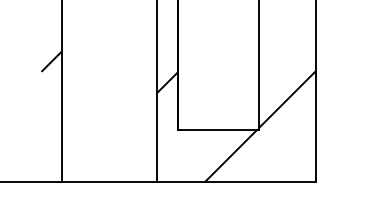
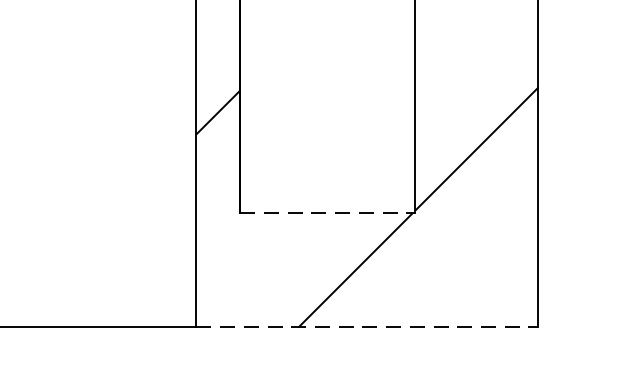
line: (218, 129) -> (328, 213), solid -> dashed
line: (237, 182) -> (369, 327), solid -> dashed

